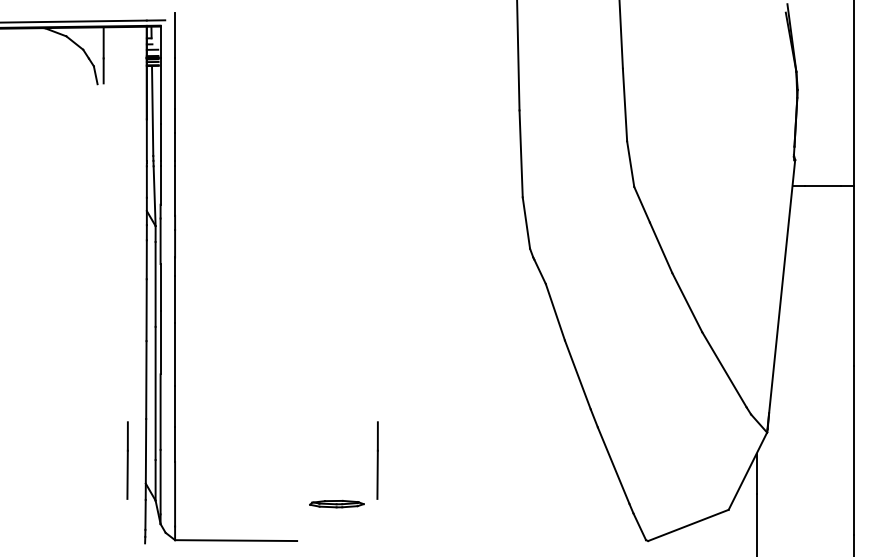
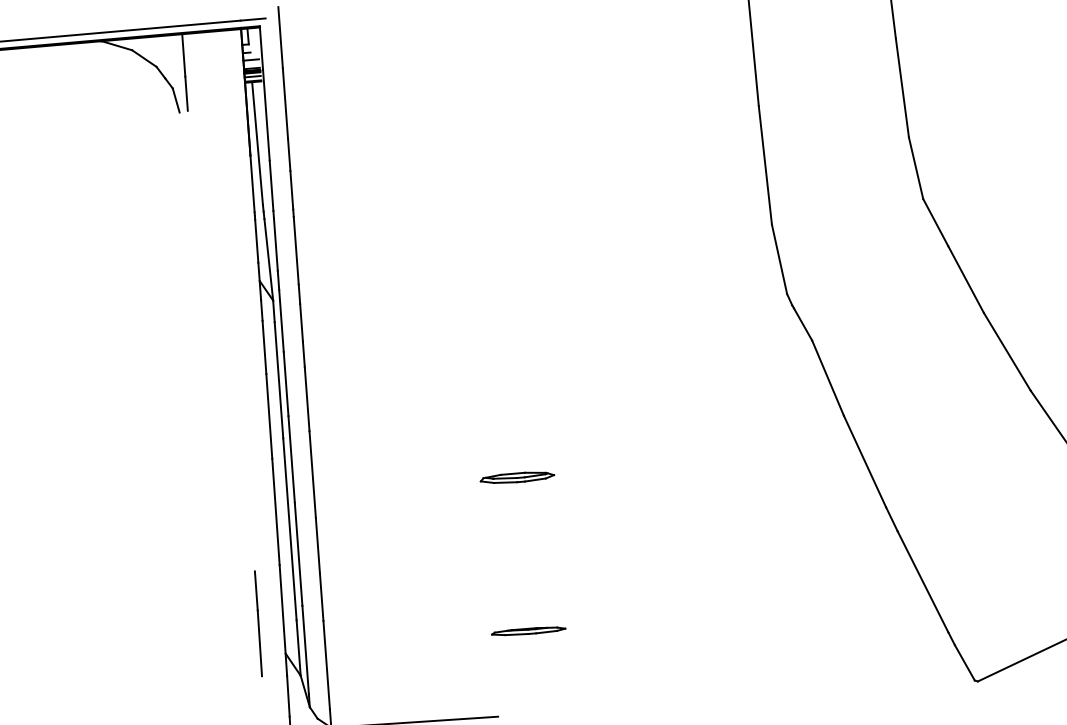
line: (377, 460) -> (599, 598), removed
part: (323, 480) -> (528, 631), added
part: (336, 503) -> (516, 476), moved

